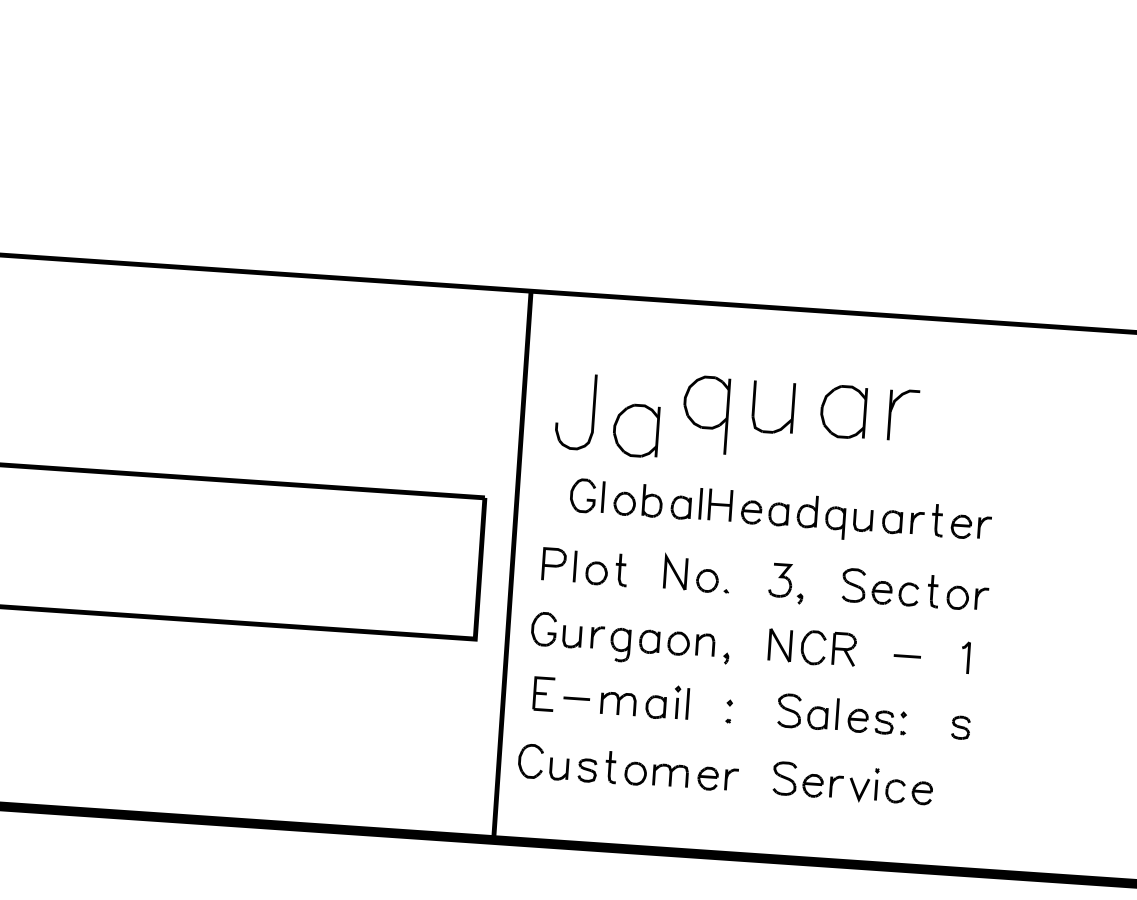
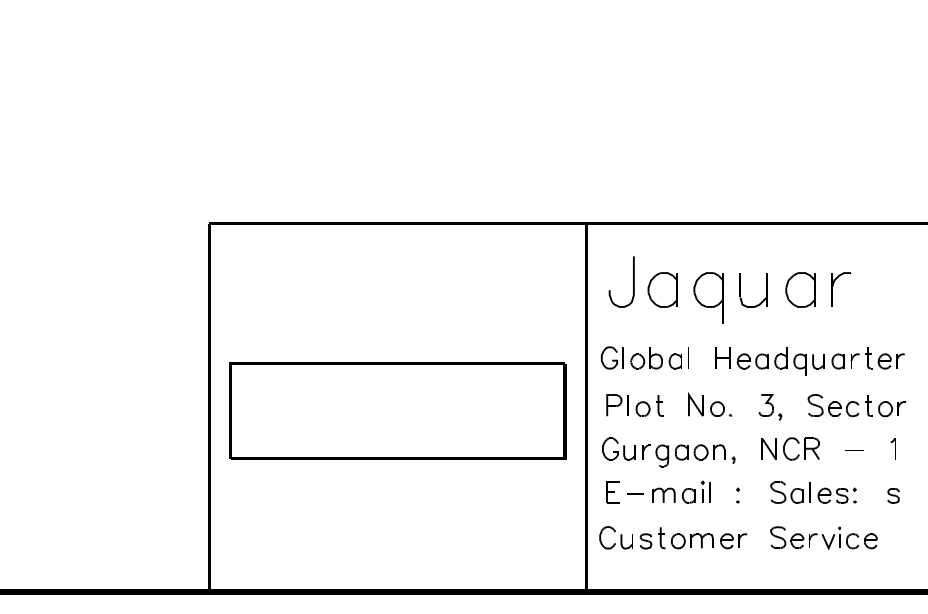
part: (593, 411) -> (633, 281), moved
part: (635, 429) -> (662, 289), moved
part: (635, 498) -> (644, 357), moved

